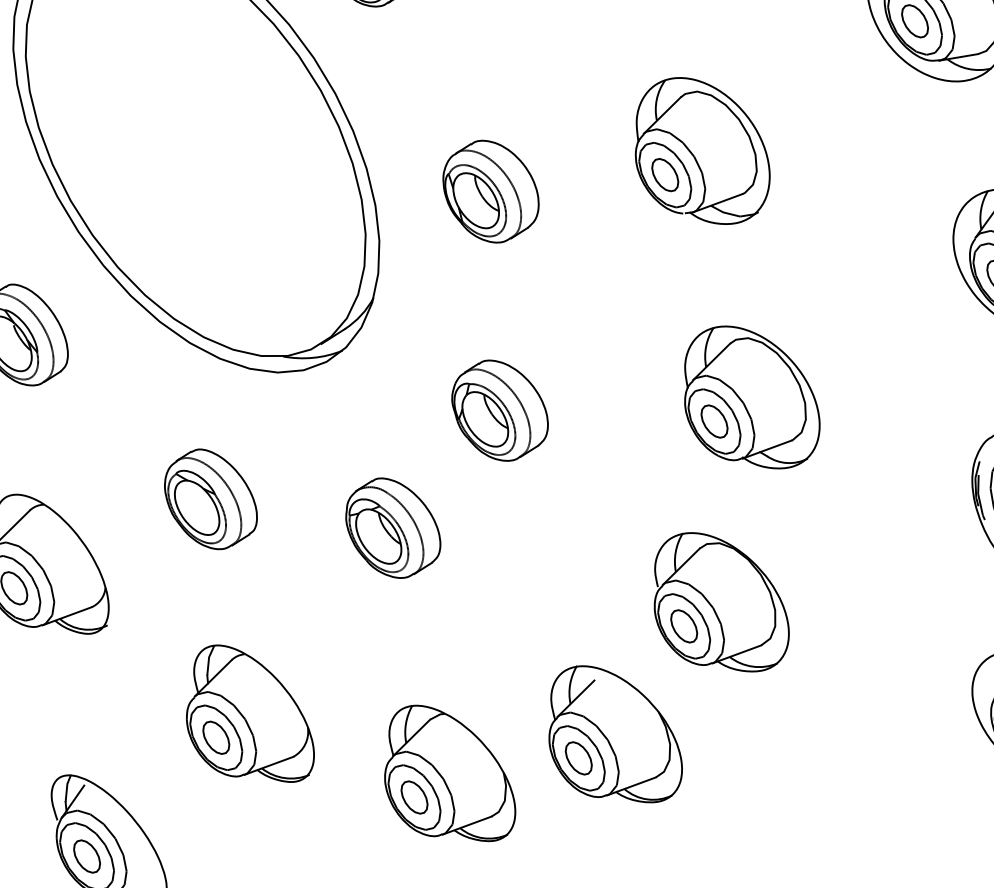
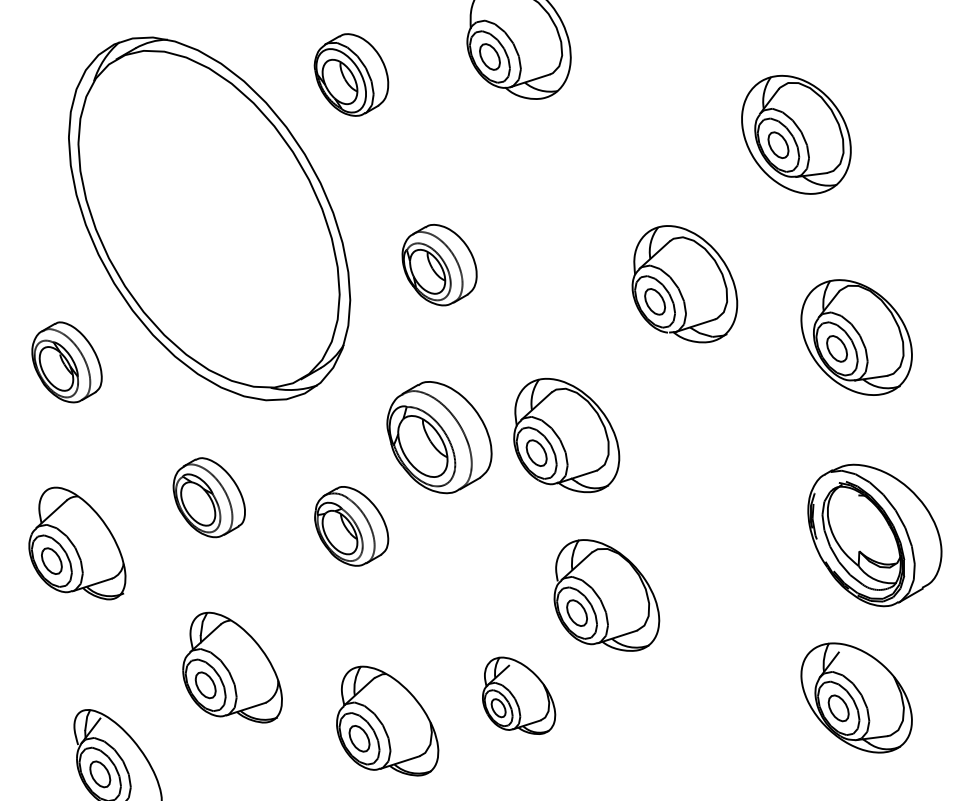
part: (701, 151) -> (684, 284), moved
part: (751, 397) -> (566, 435), moved
part: (500, 410) -> (439, 437), size x1.4
part: (614, 734) -> (518, 695), size x0.7

